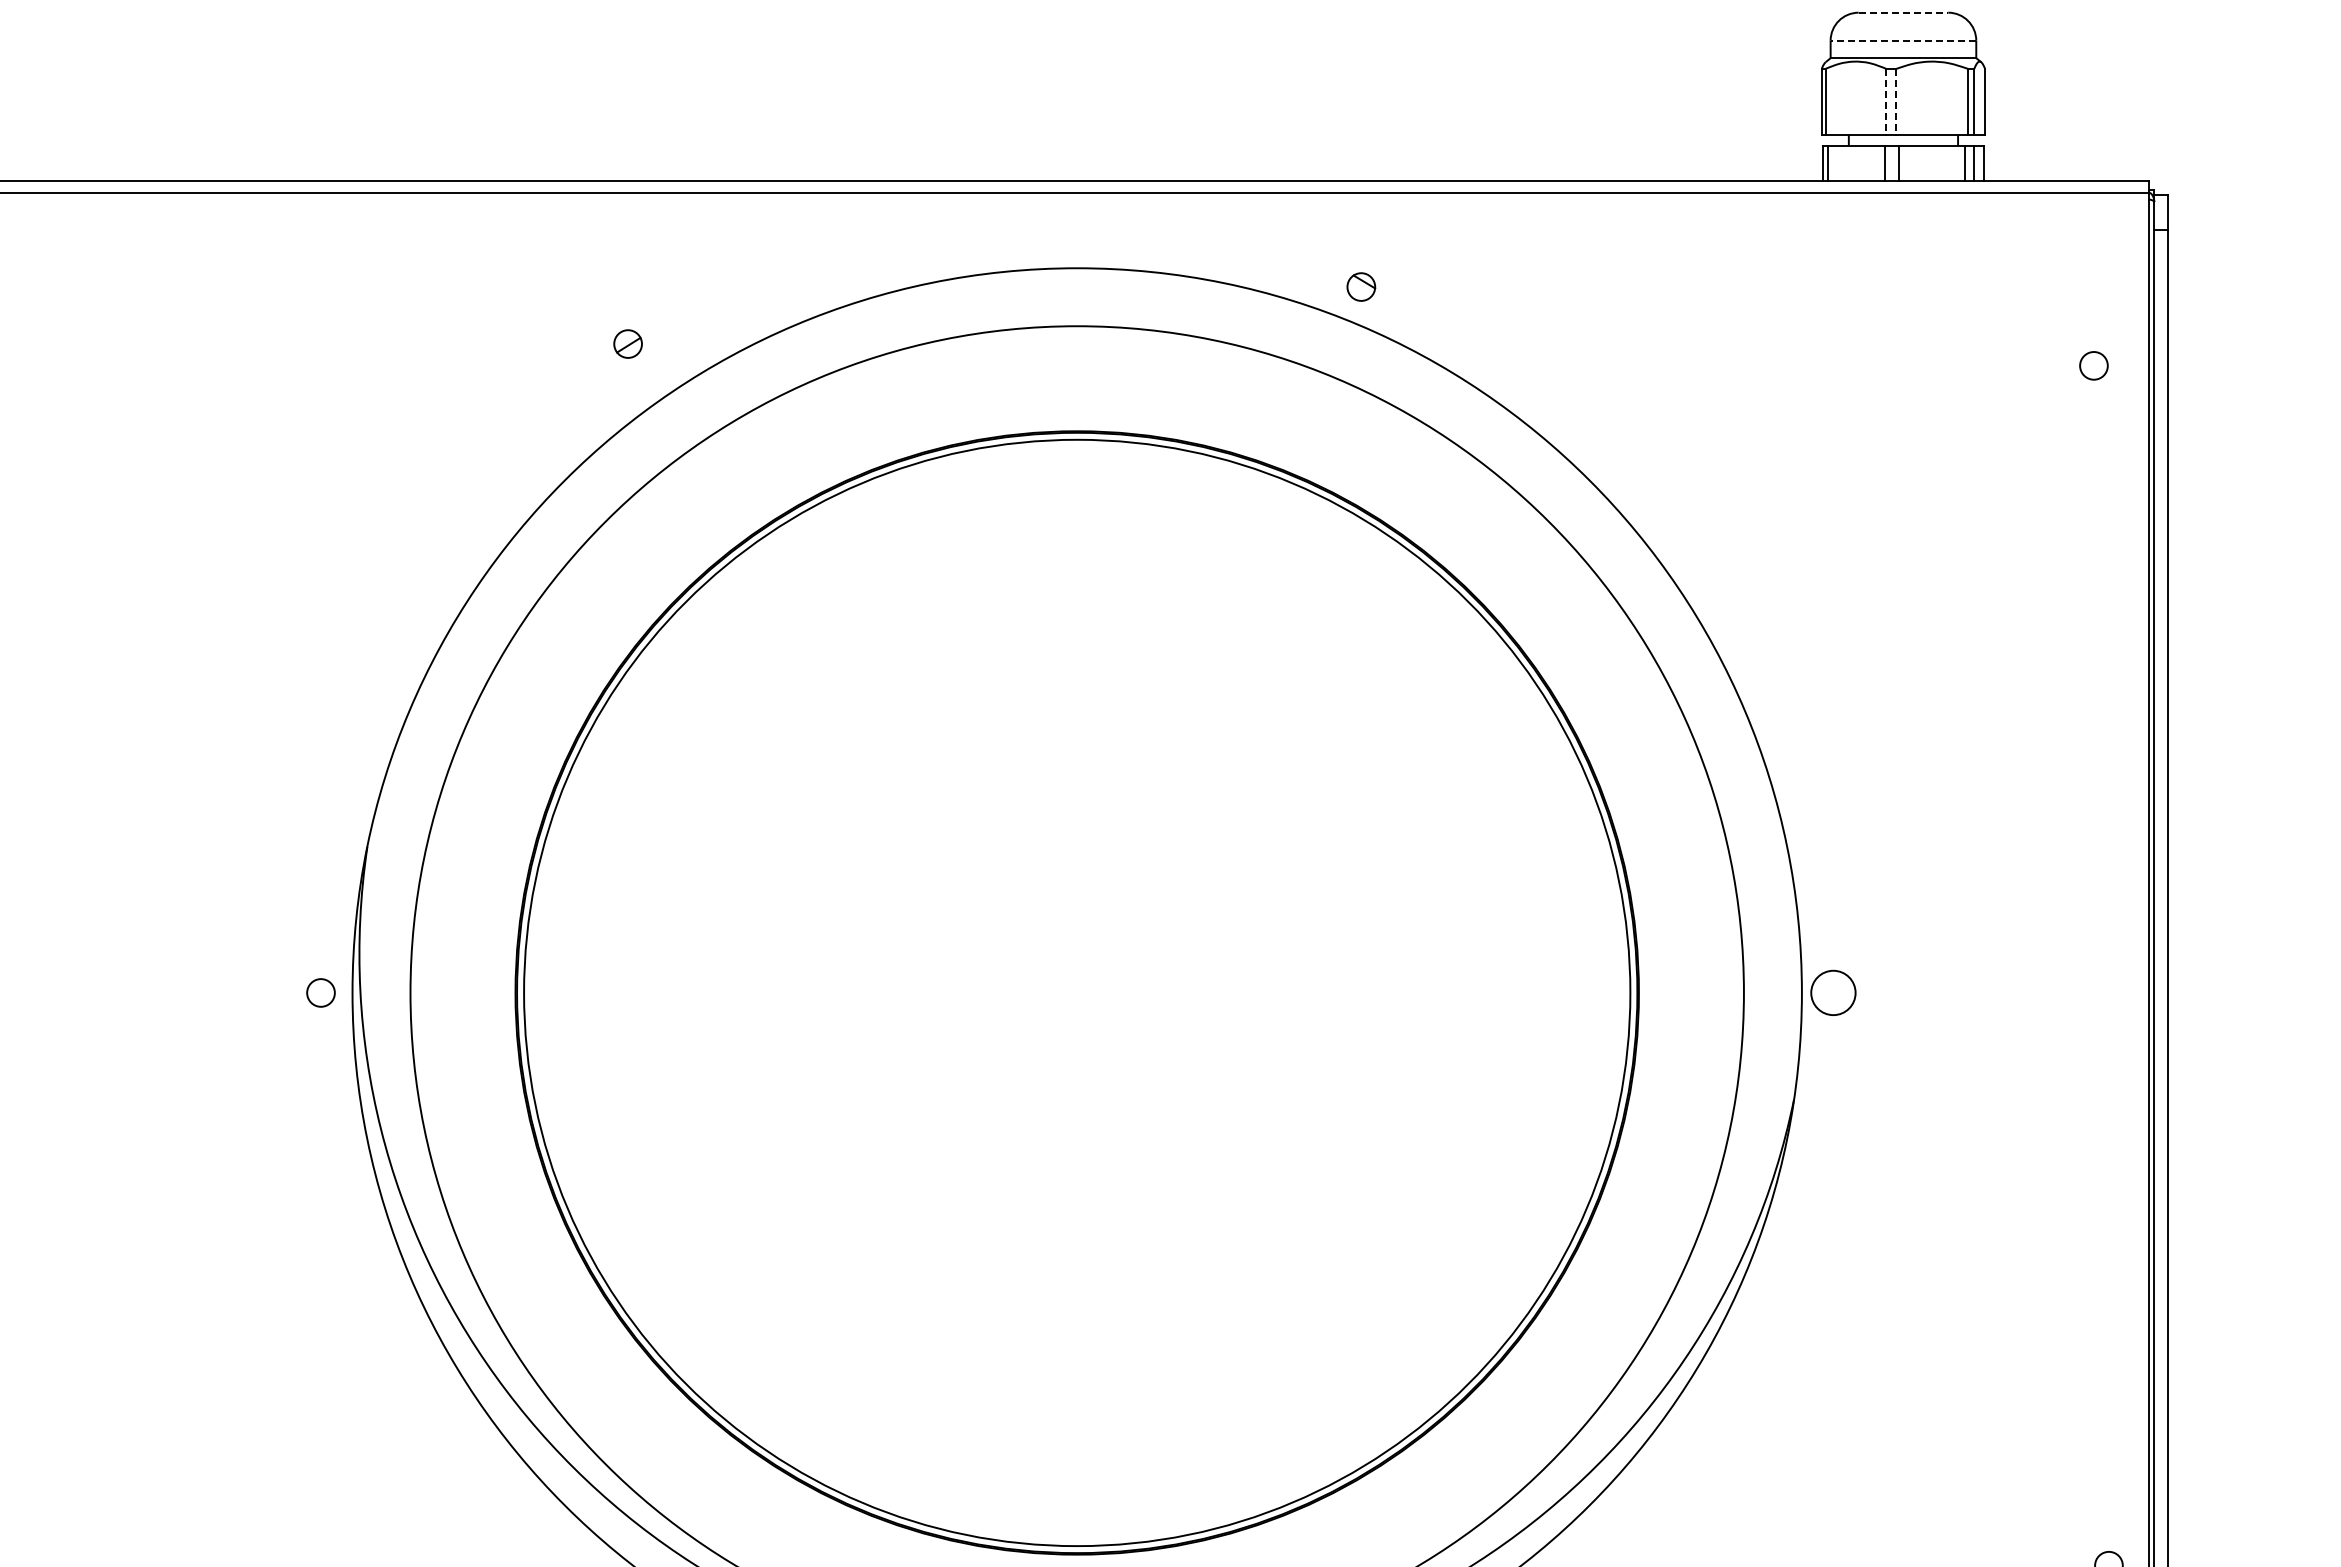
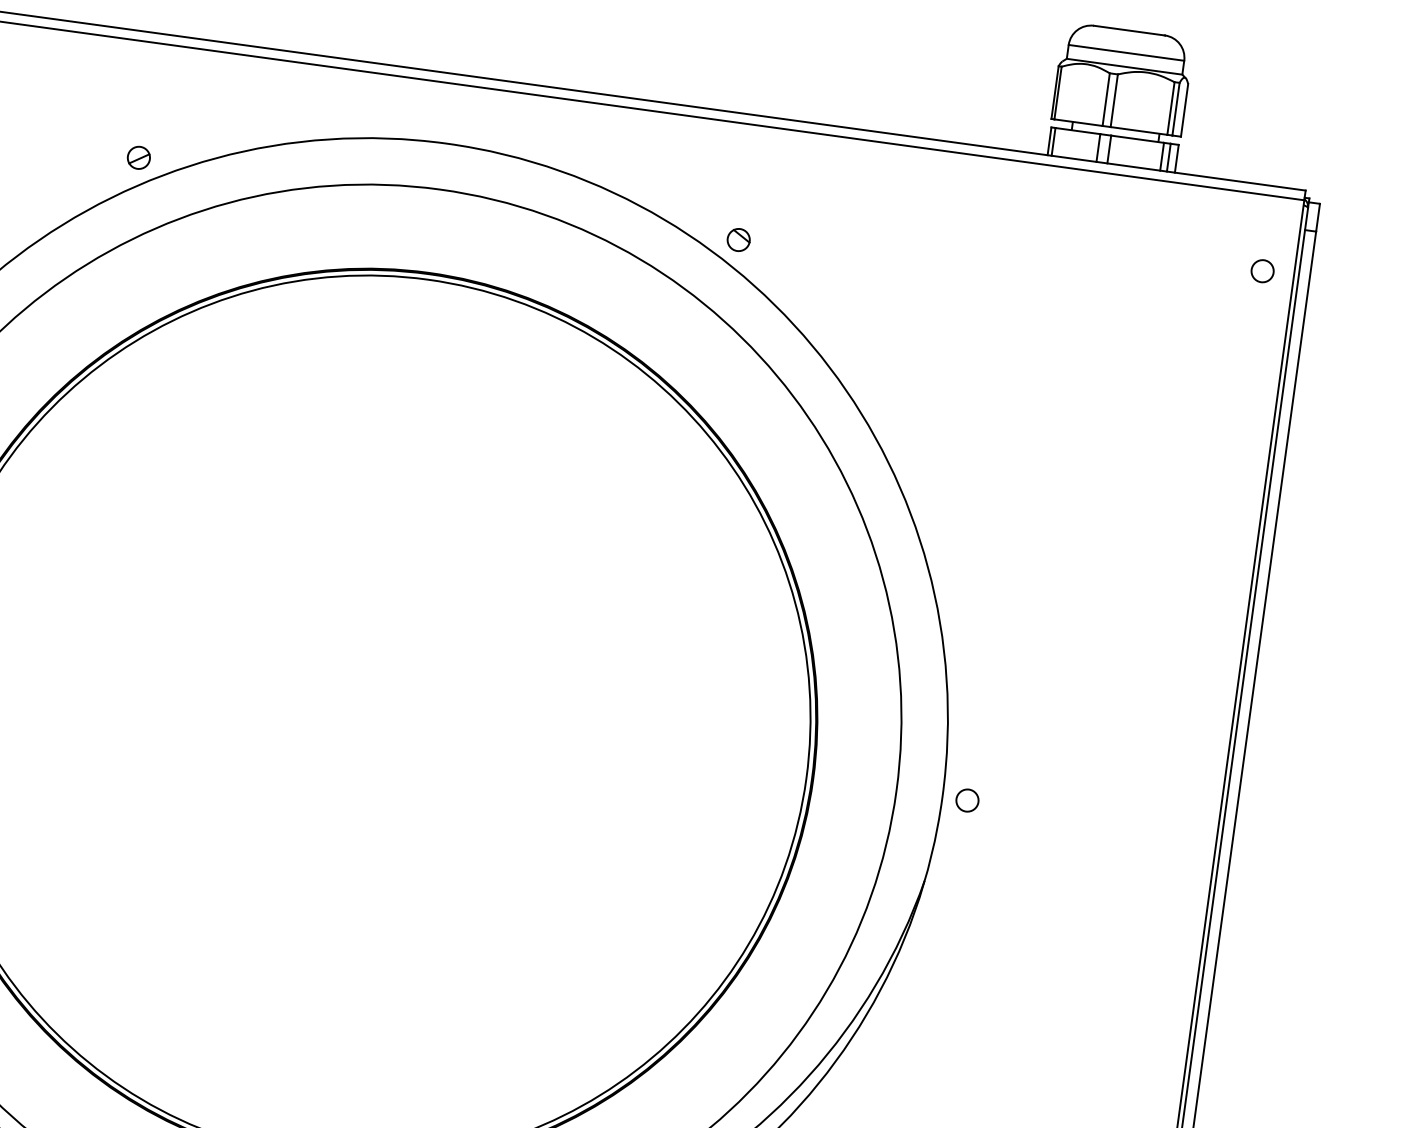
line: (1903, 12) -> (1129, 30), dashed -> solid
line: (1903, 40) -> (1126, 52), dashed -> solid
line: (1886, 102) -> (1106, 100), dashed -> solid
line: (1896, 102) -> (1114, 101), dashed -> solid
part: (1361, 286) -> (738, 239), moved
part: (627, 343) -> (138, 157), moved
circle: (2093, 365) -> (1262, 270), moved
circle: (1833, 992) -> (967, 800), size x0.62

